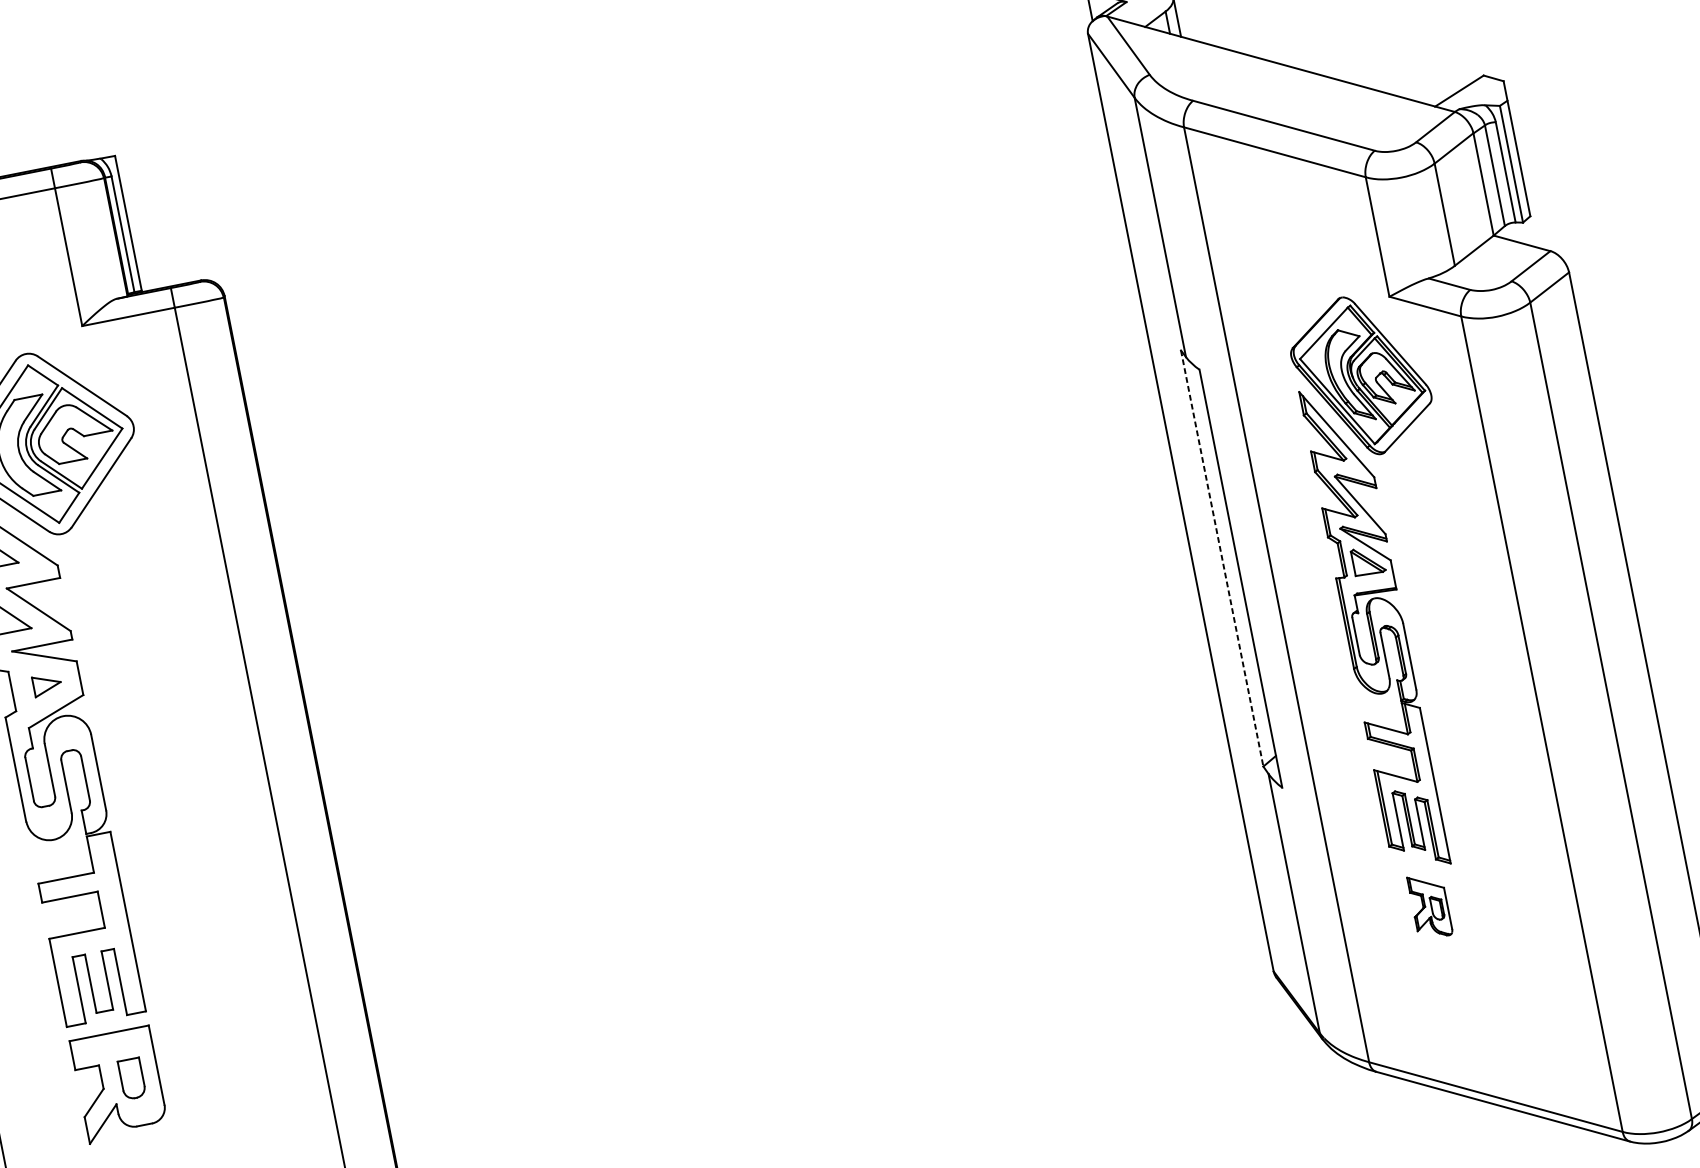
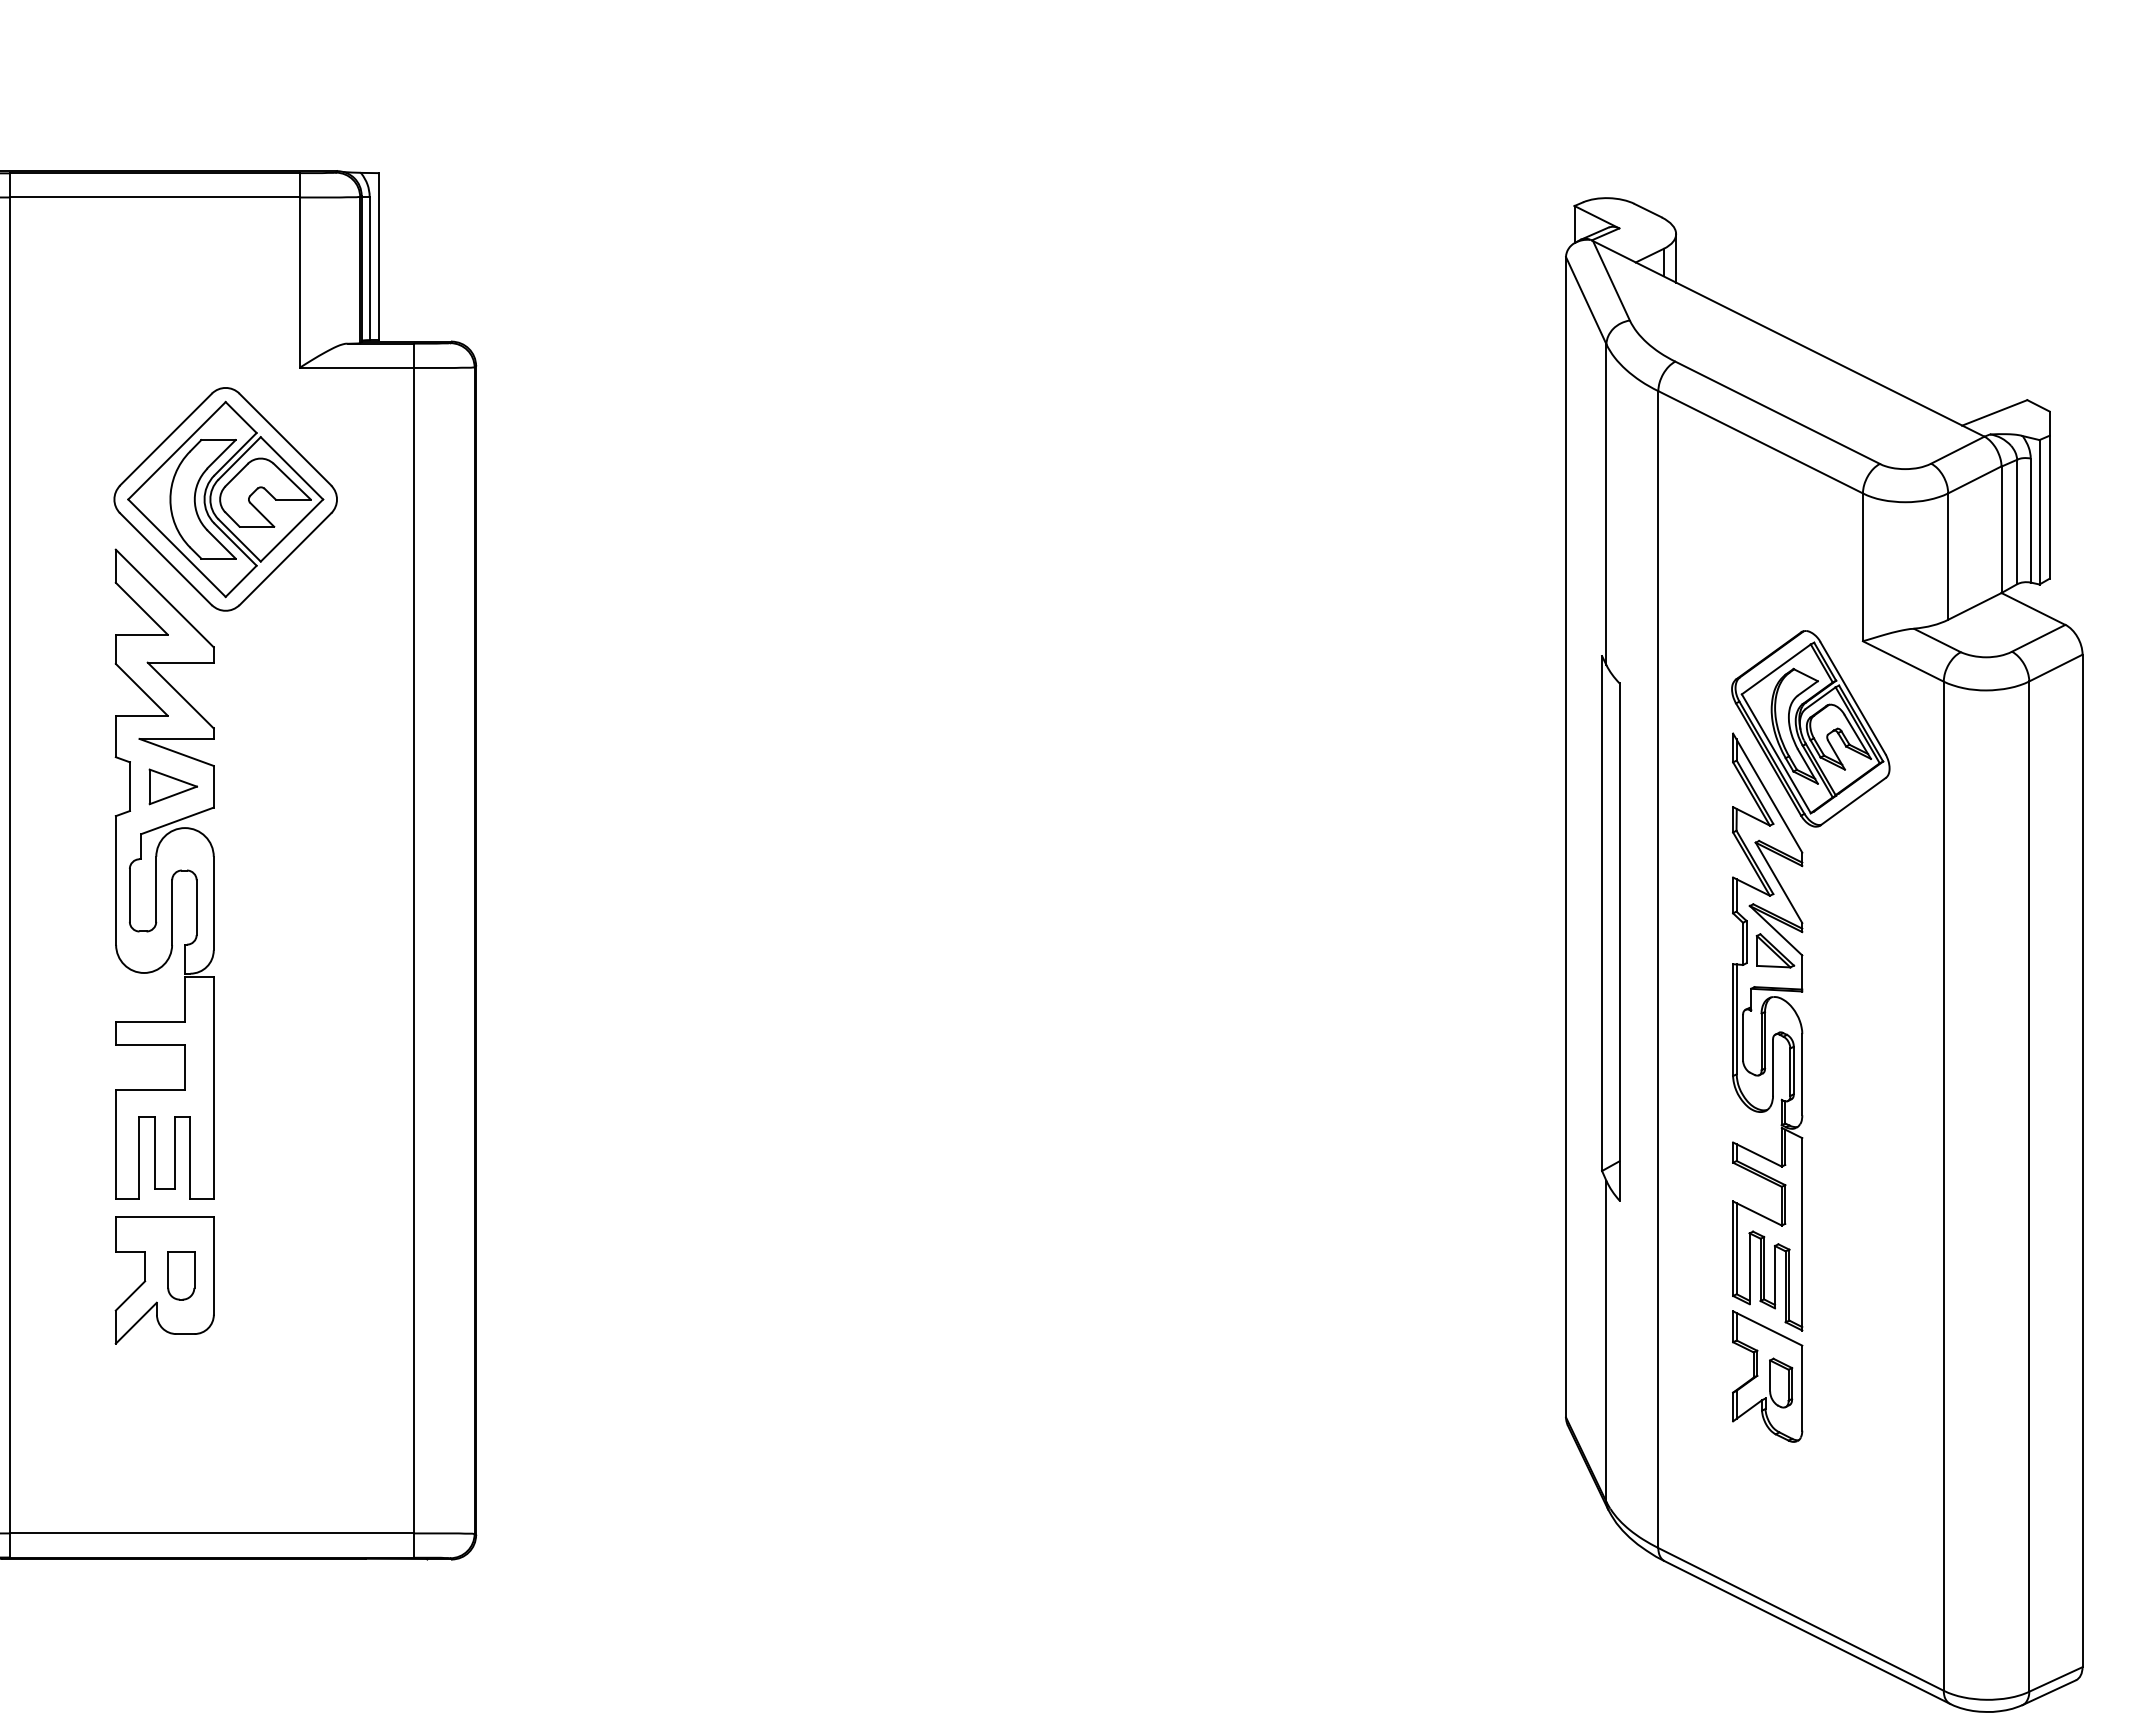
line: (1222, 559) -> (1602, 914), dashed -> solid
part: (46, 684) -> (172, 786), size x1.43
part: (1429, 906) -> (1767, 1376), size x1.67

